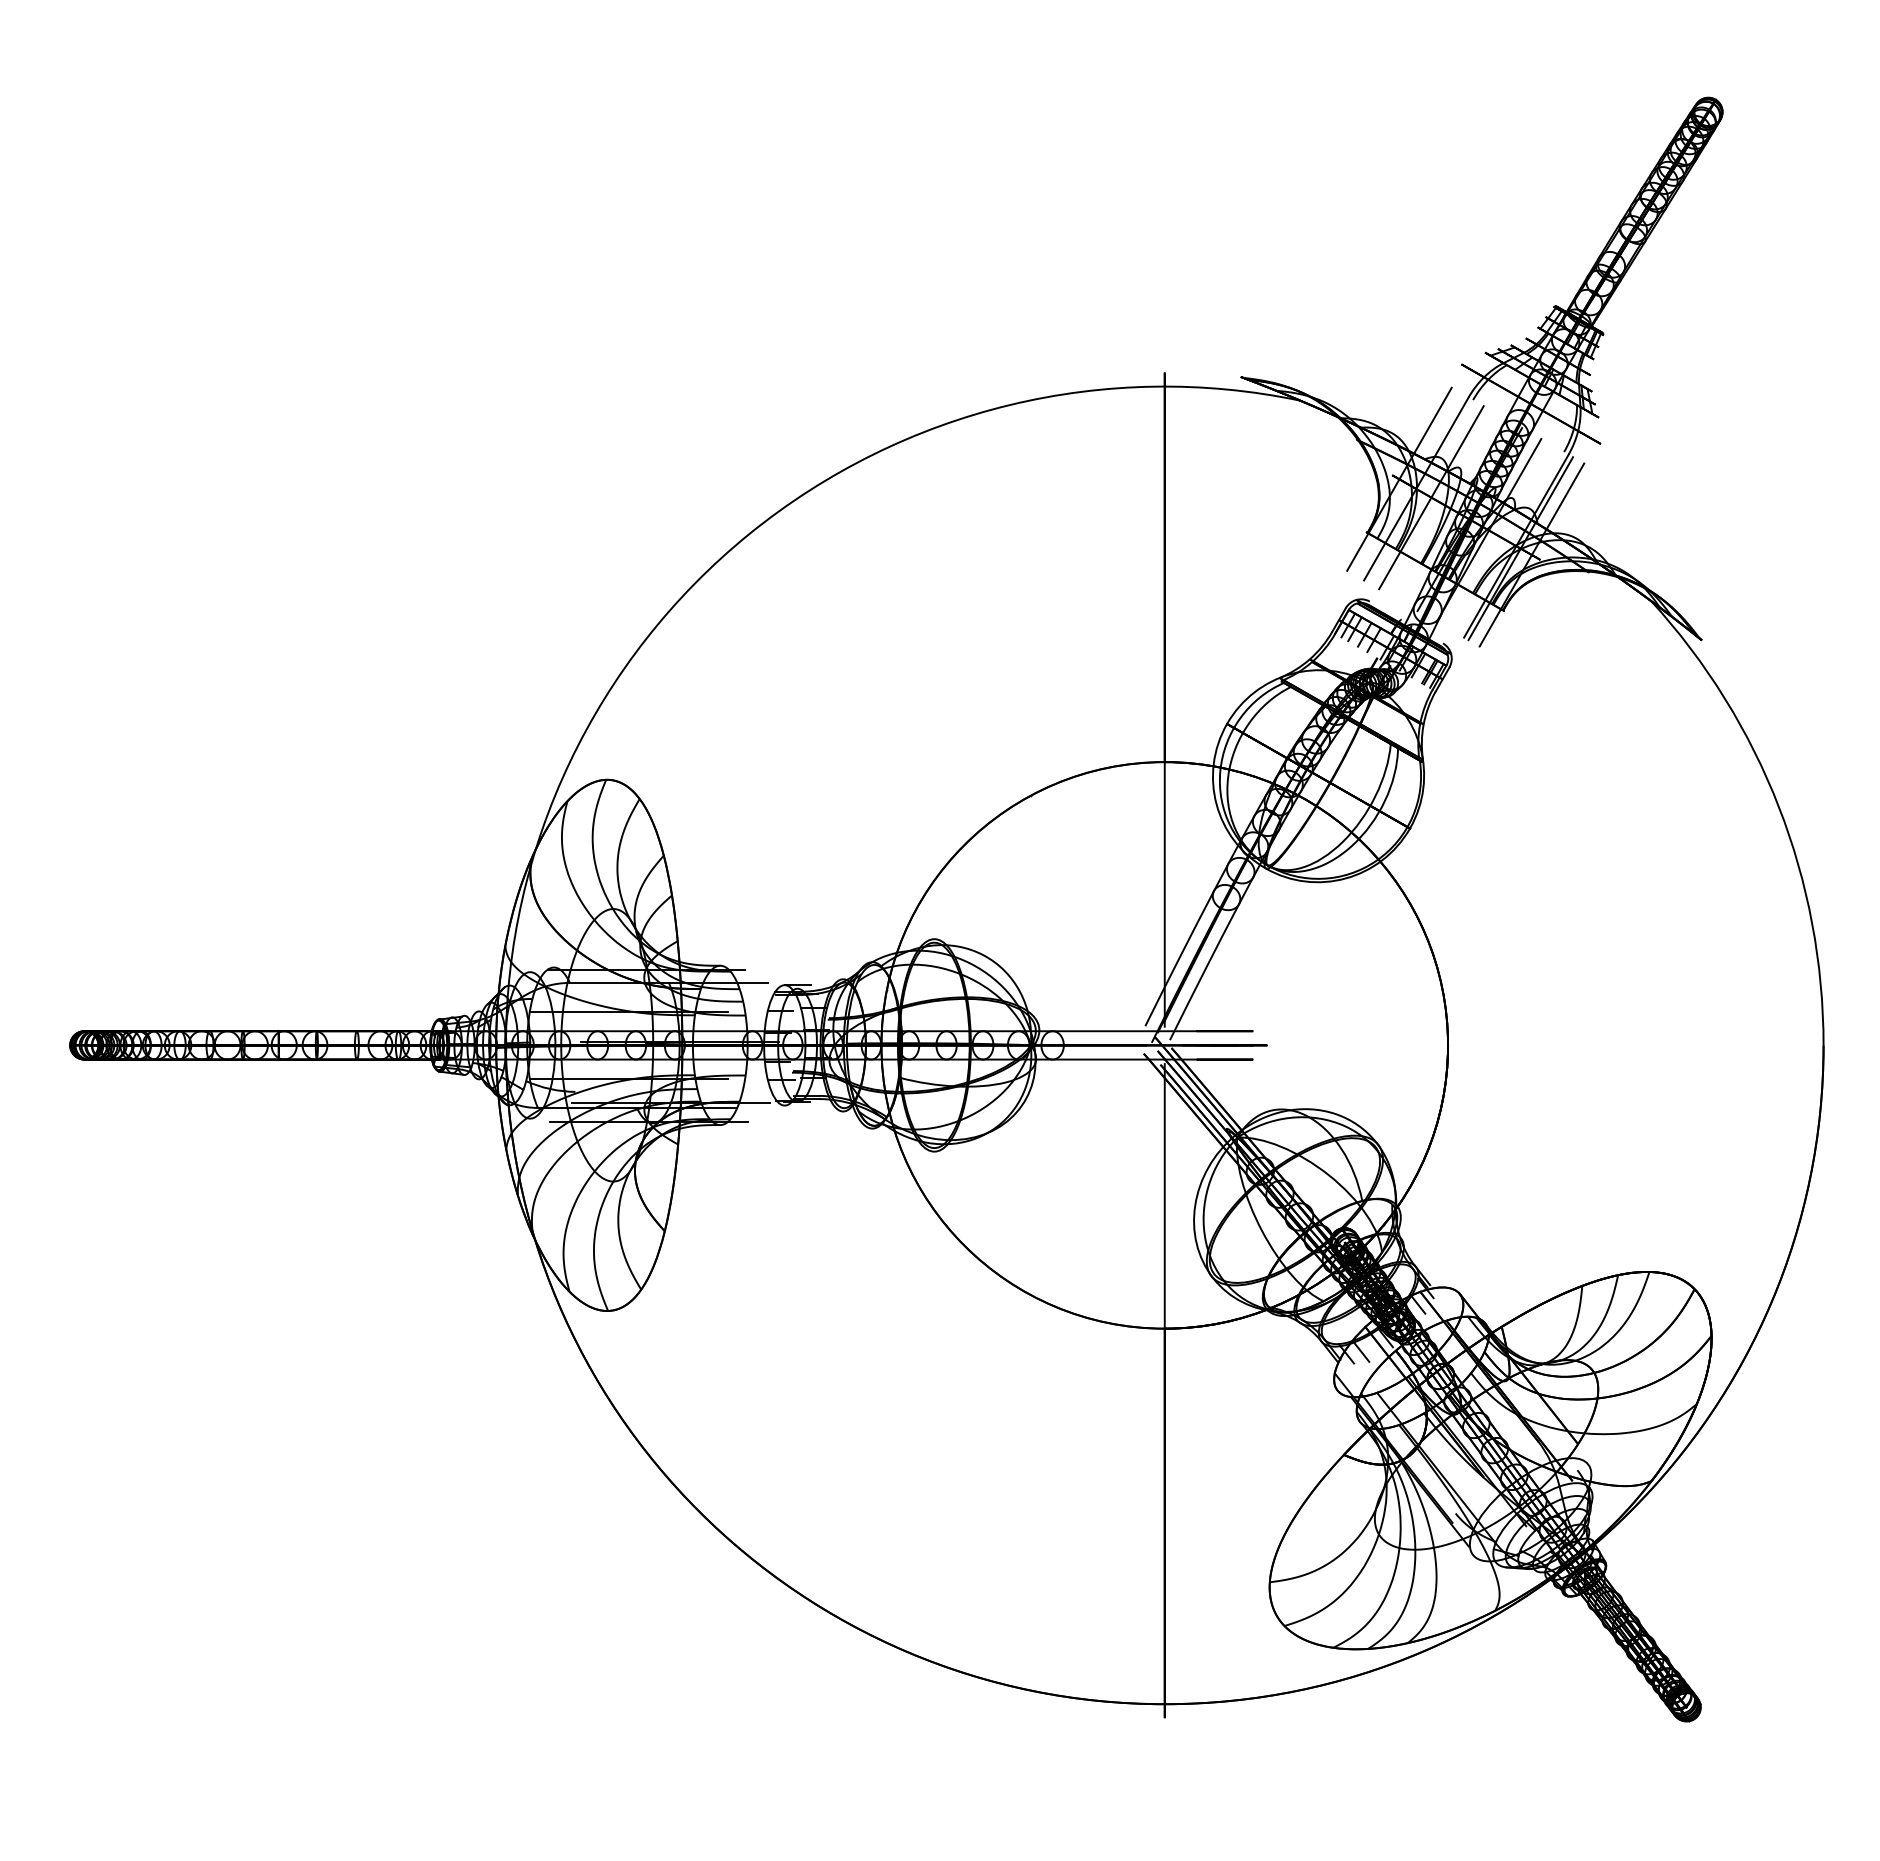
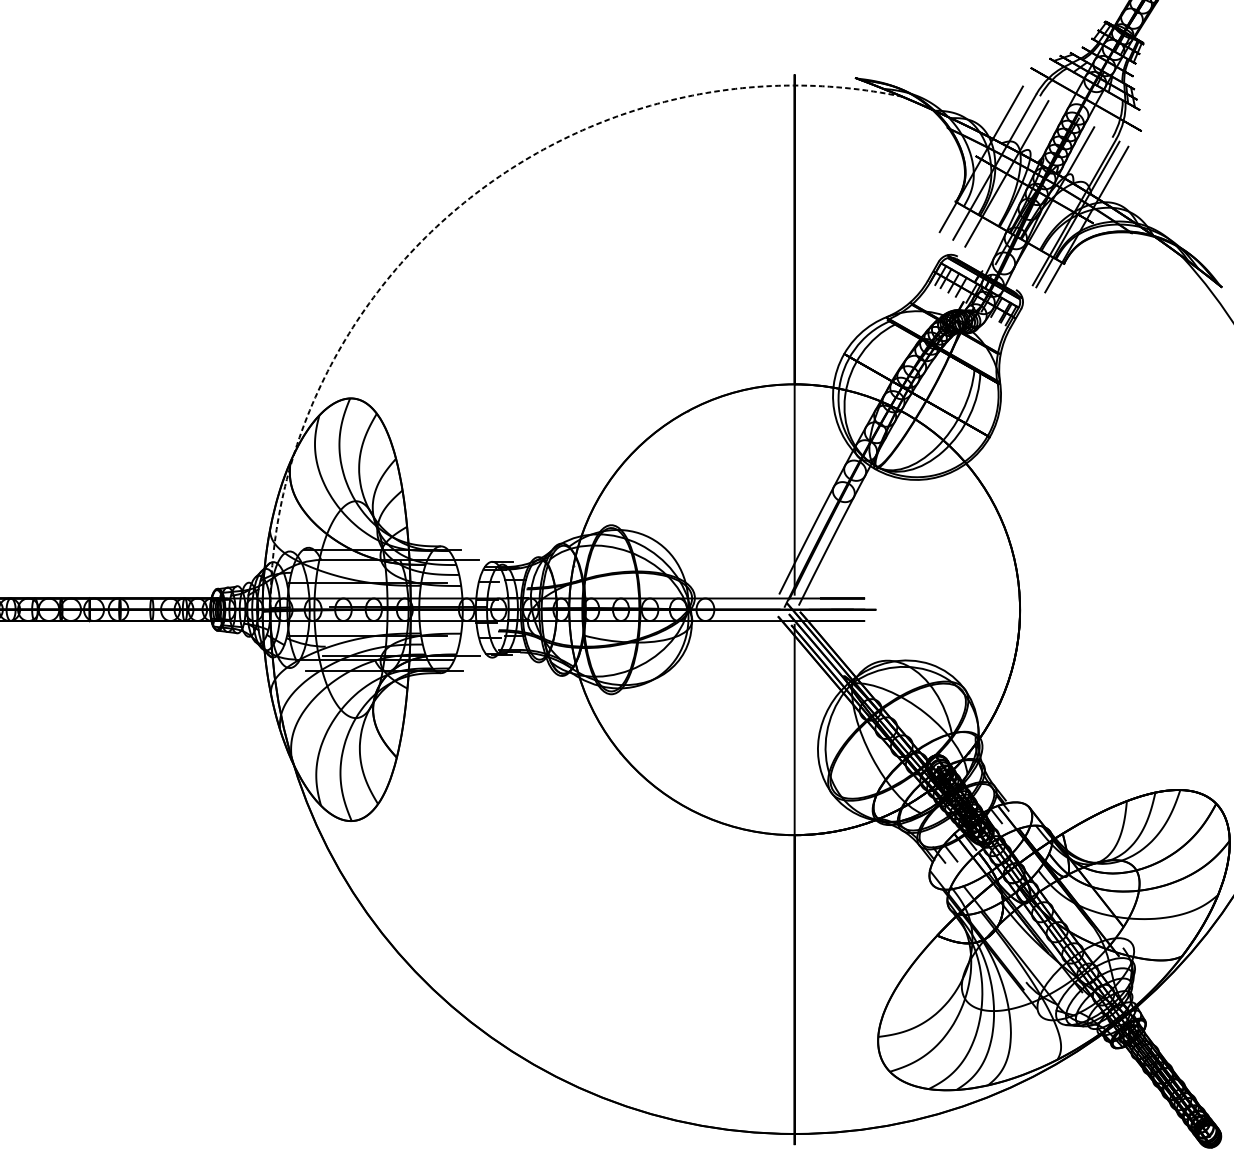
arc: (749, 533) -> (464, 202), solid -> dashed

